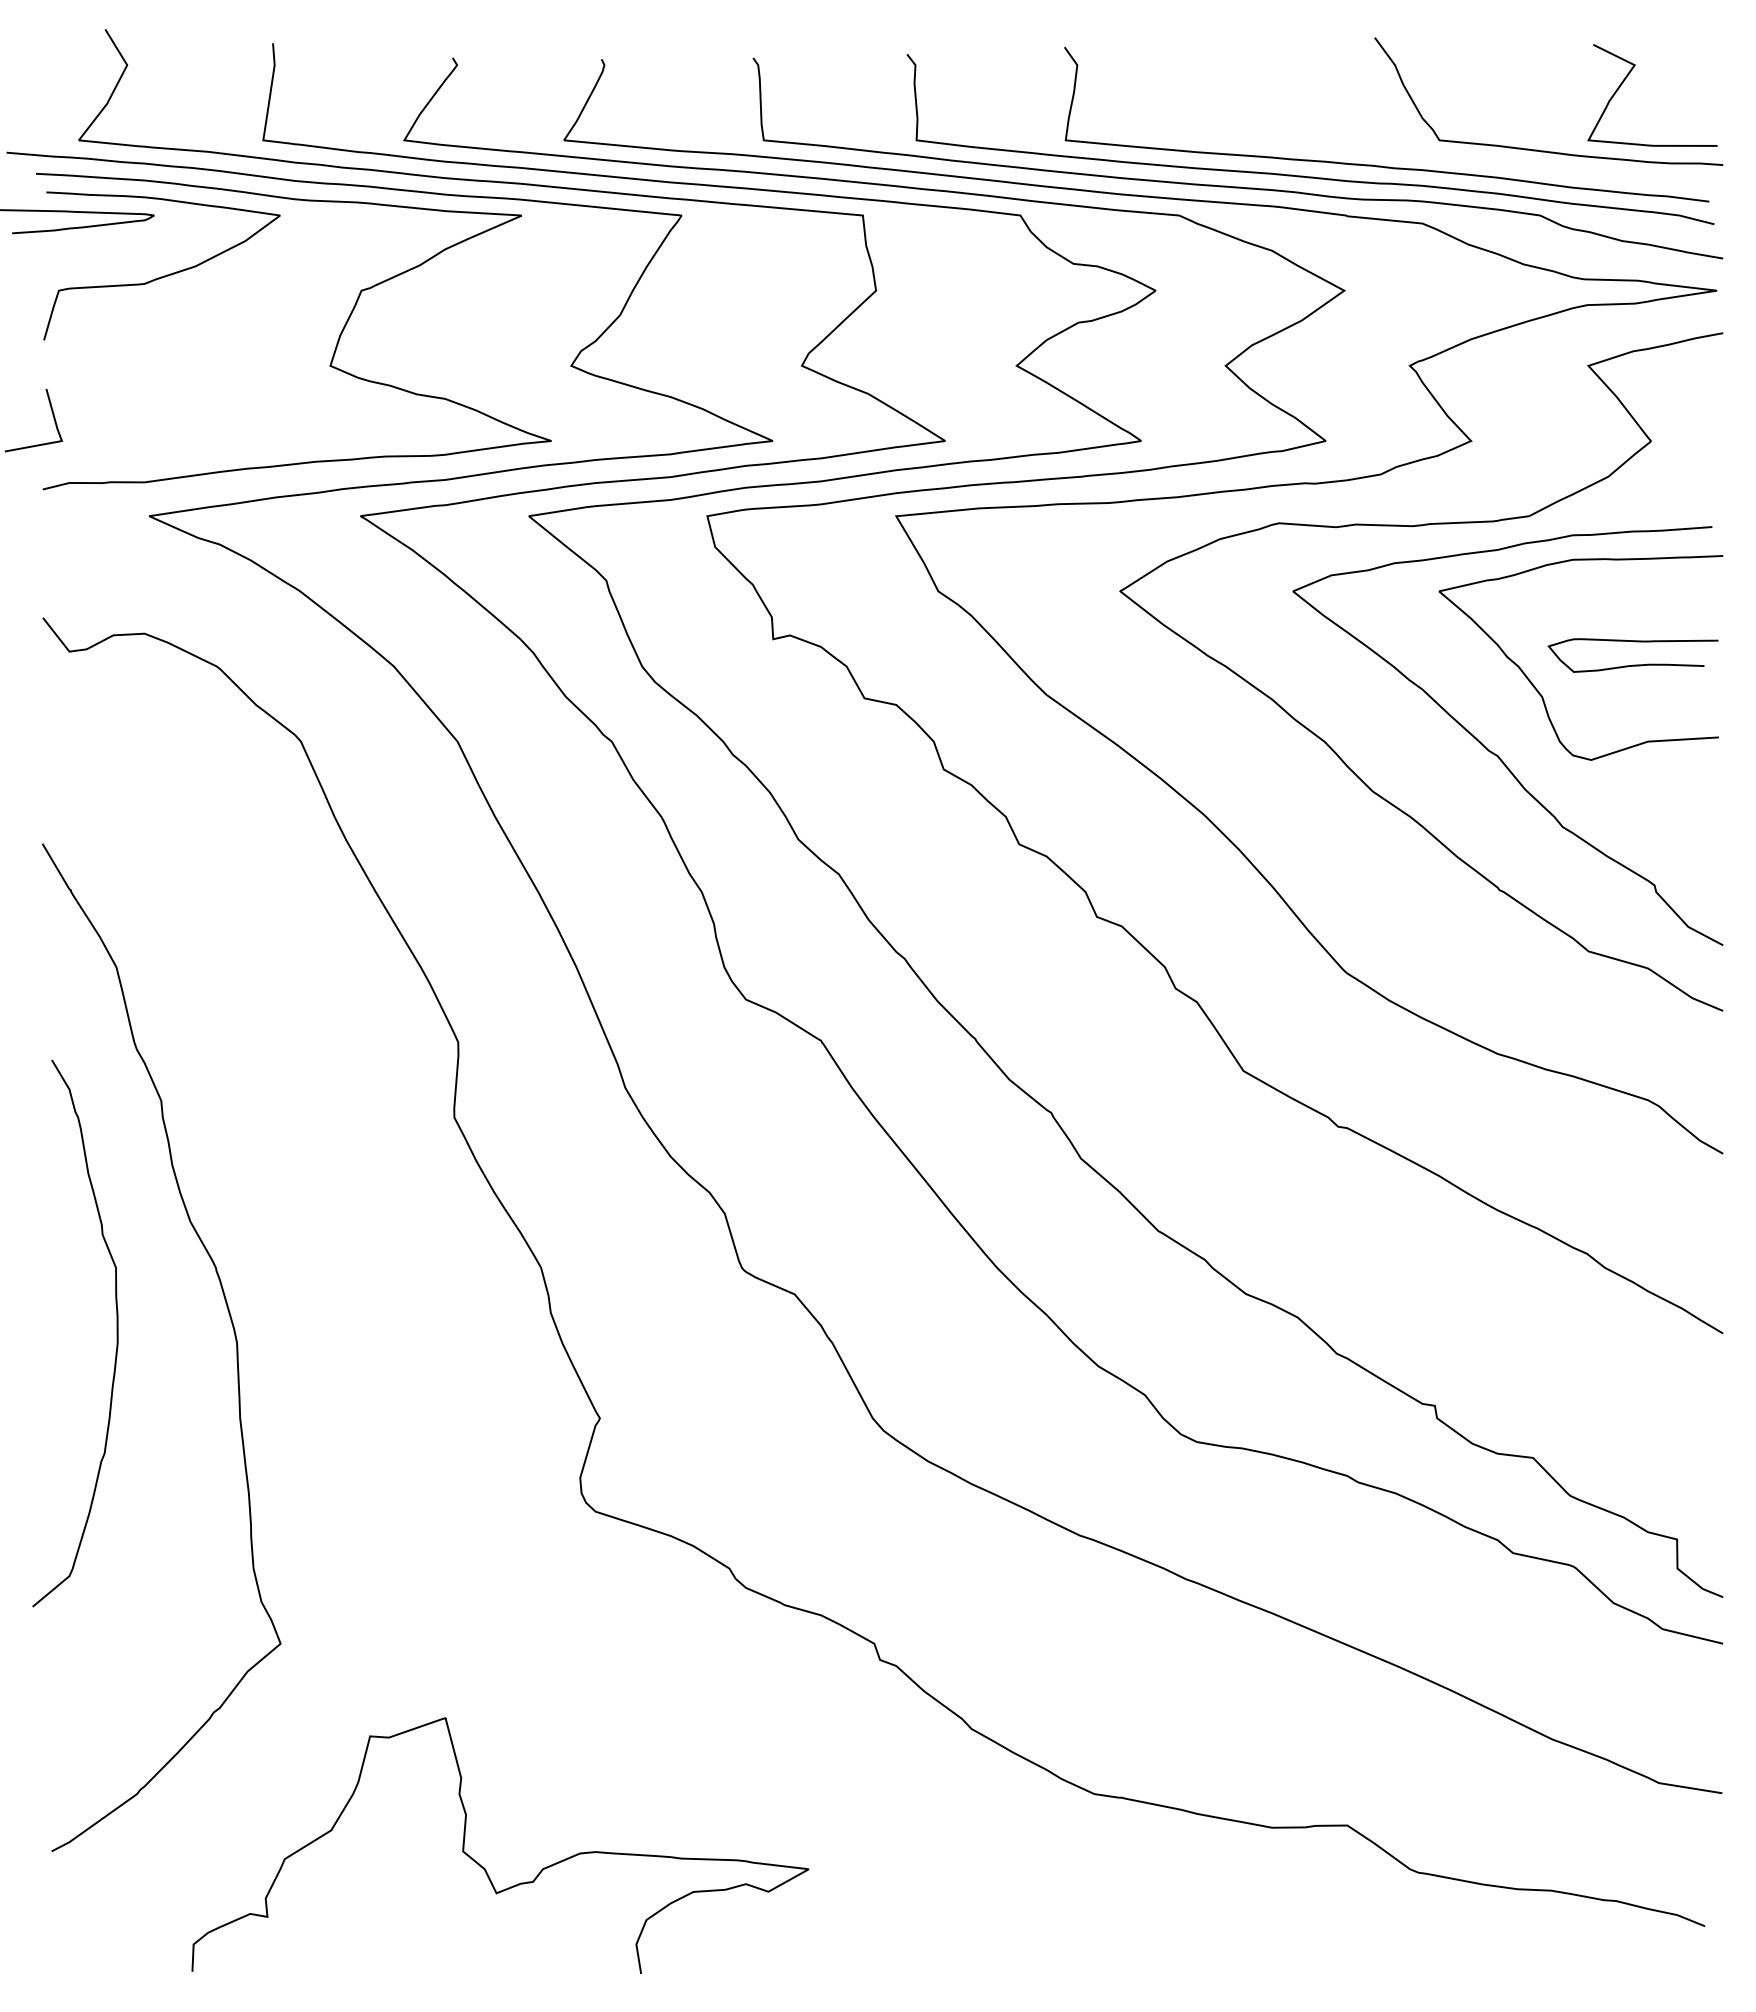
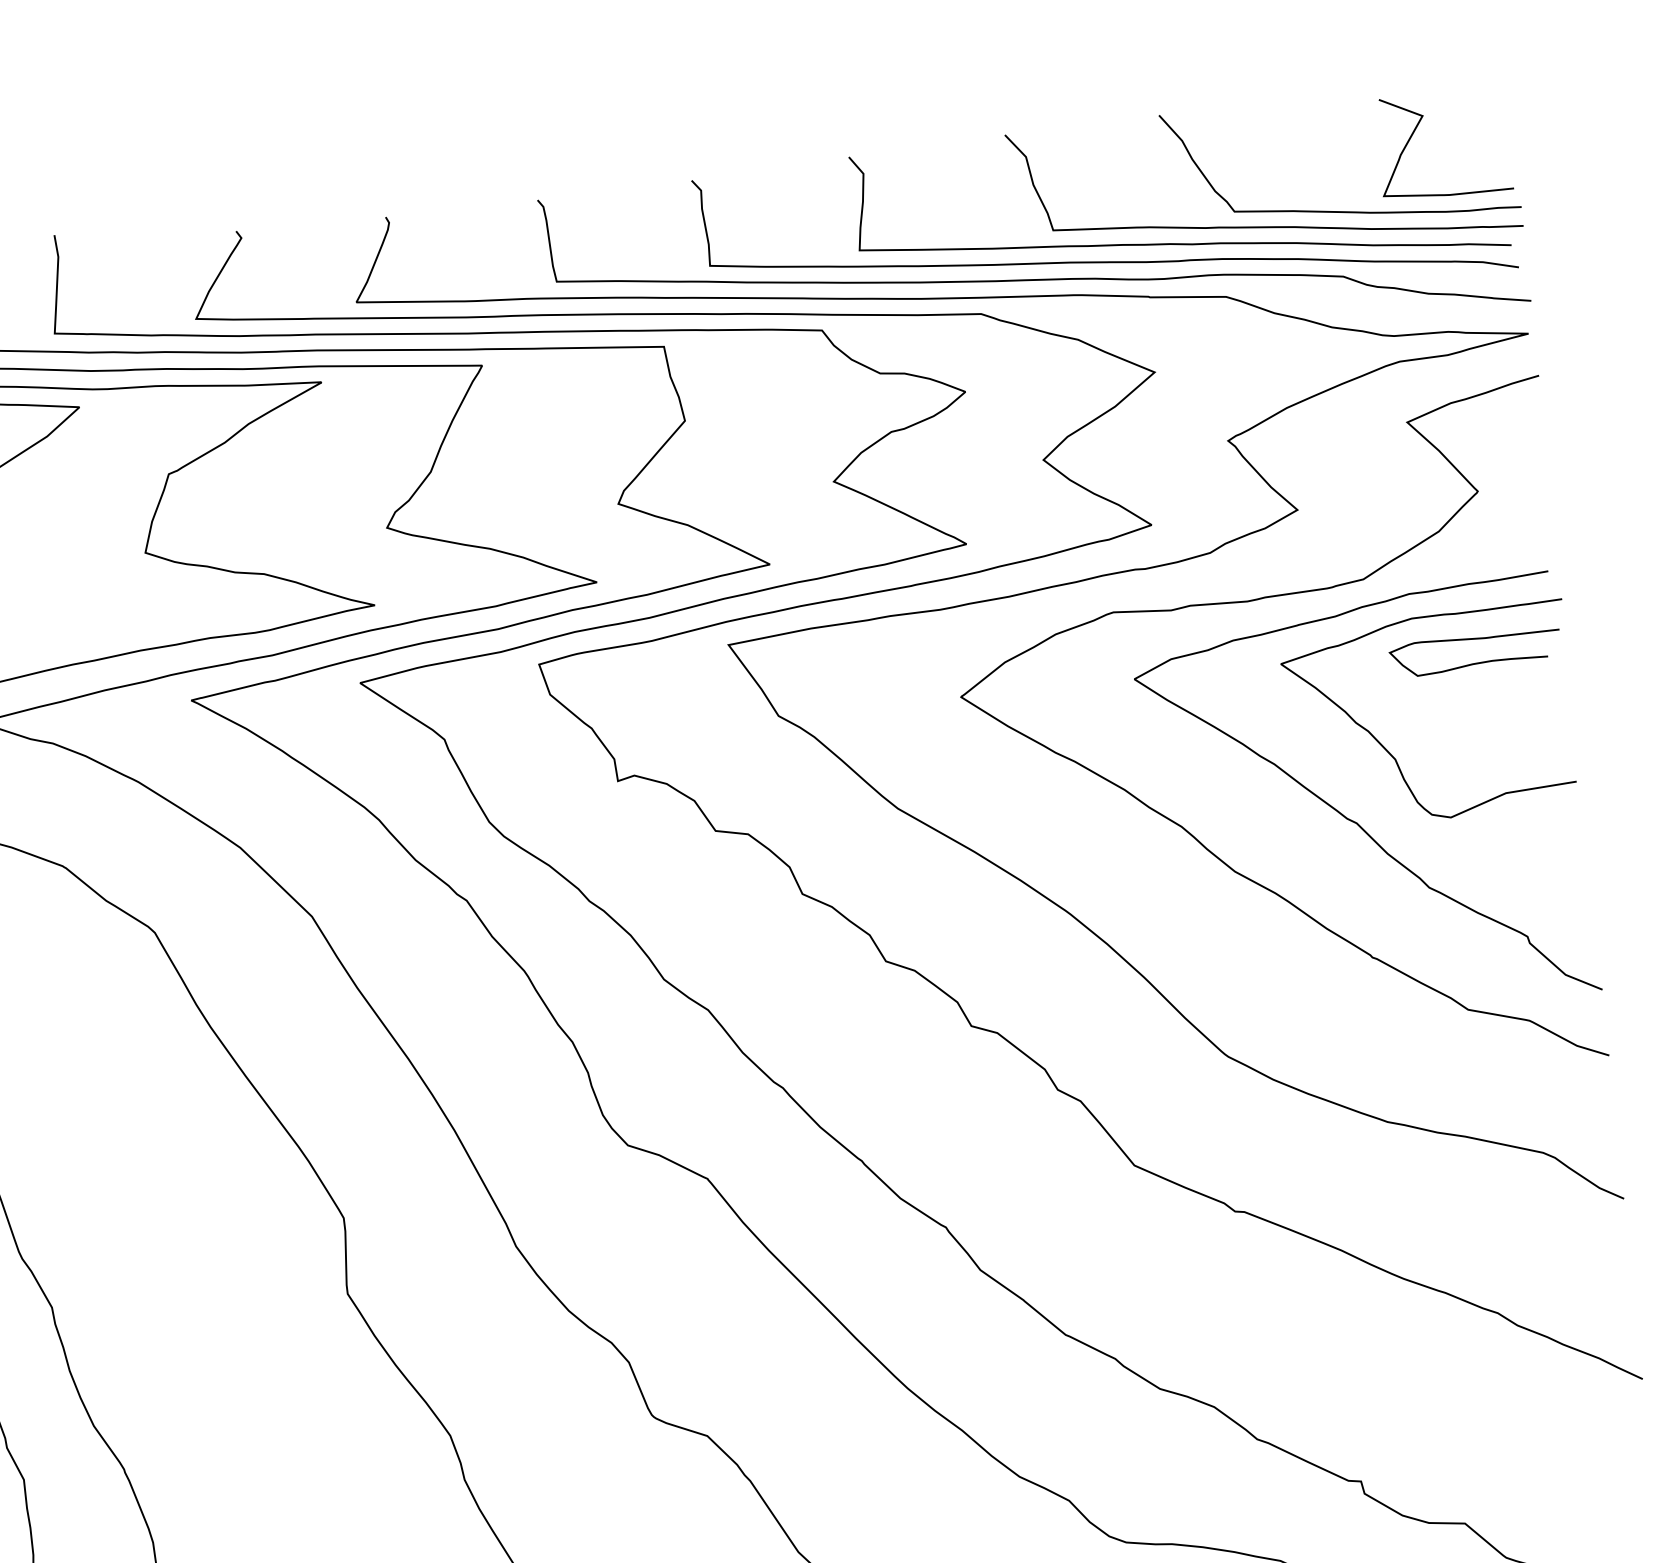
curve: (1467, 157) -> (1264, 225), added
curve: (1633, 664) -> (1476, 662), moved

